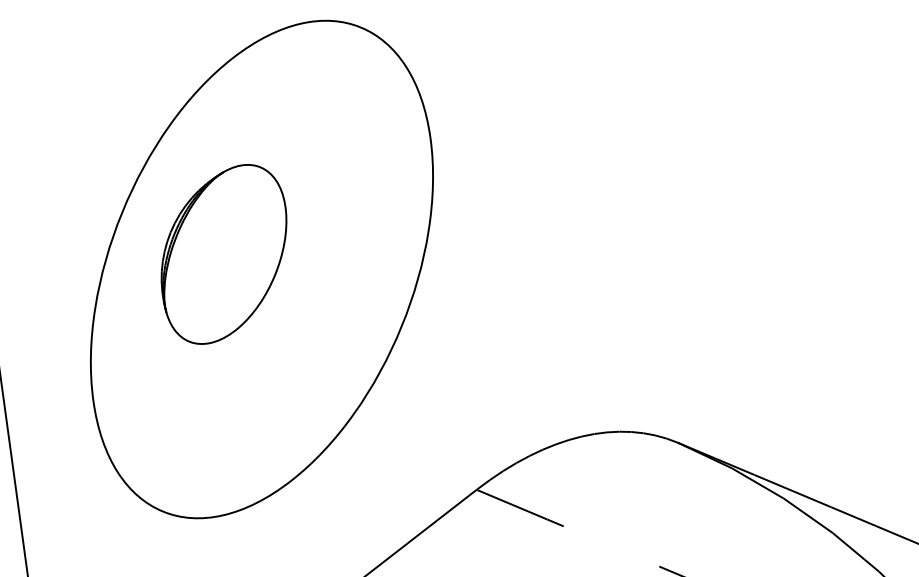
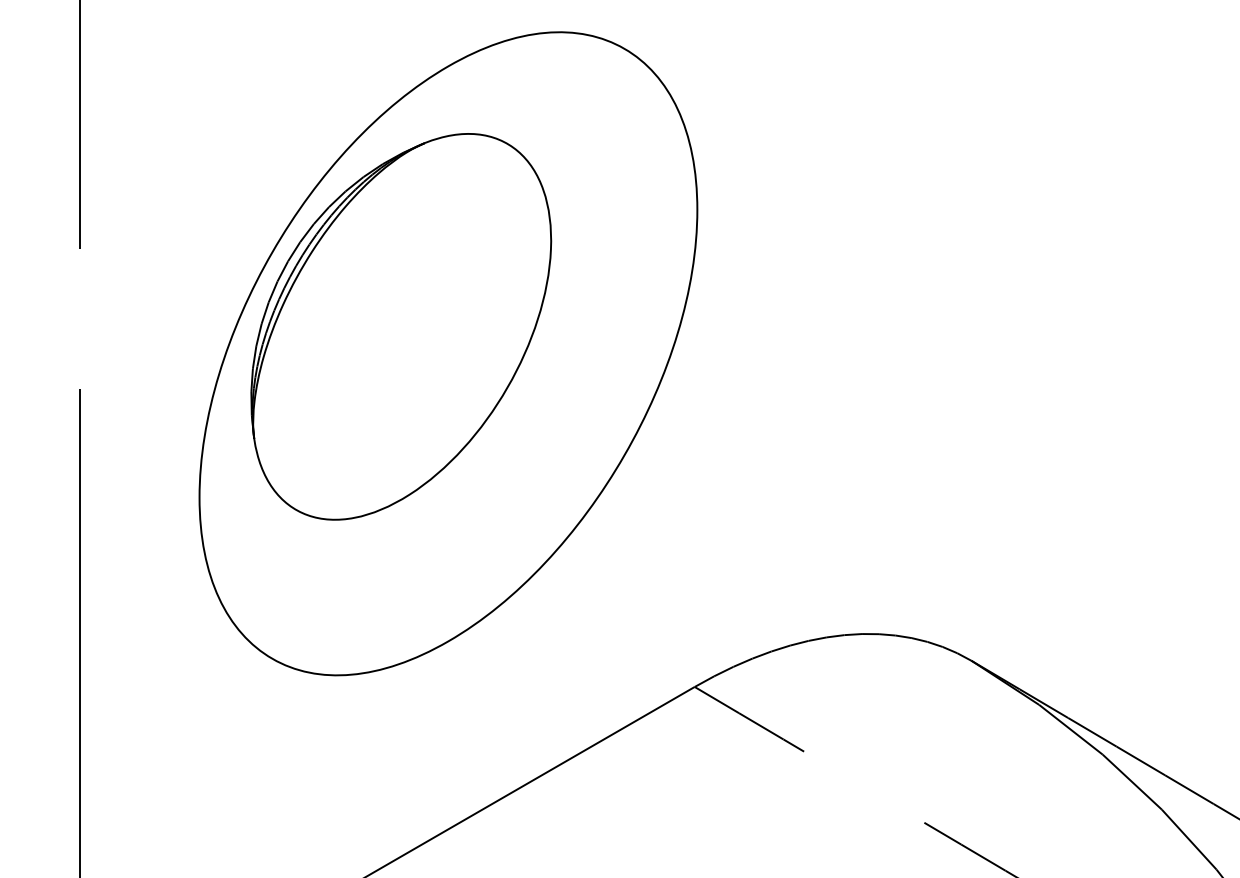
part: (224, 254) -> (401, 326), size x1.67

